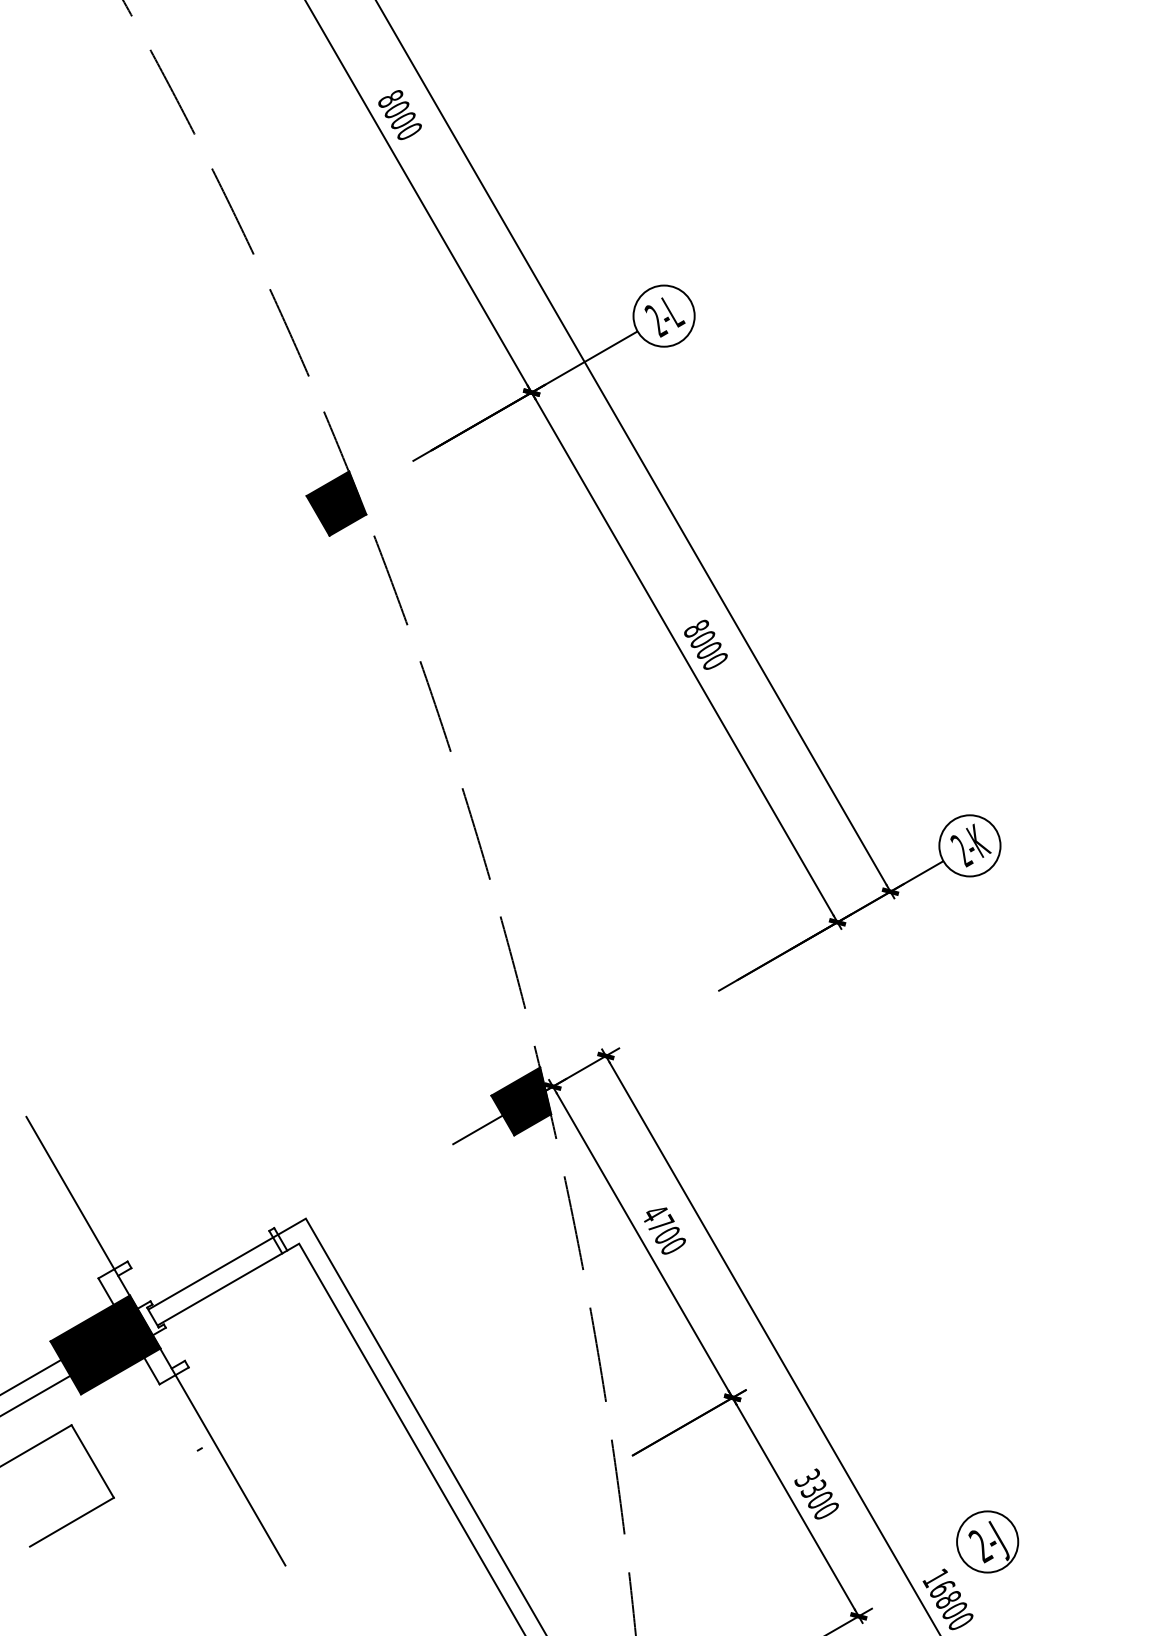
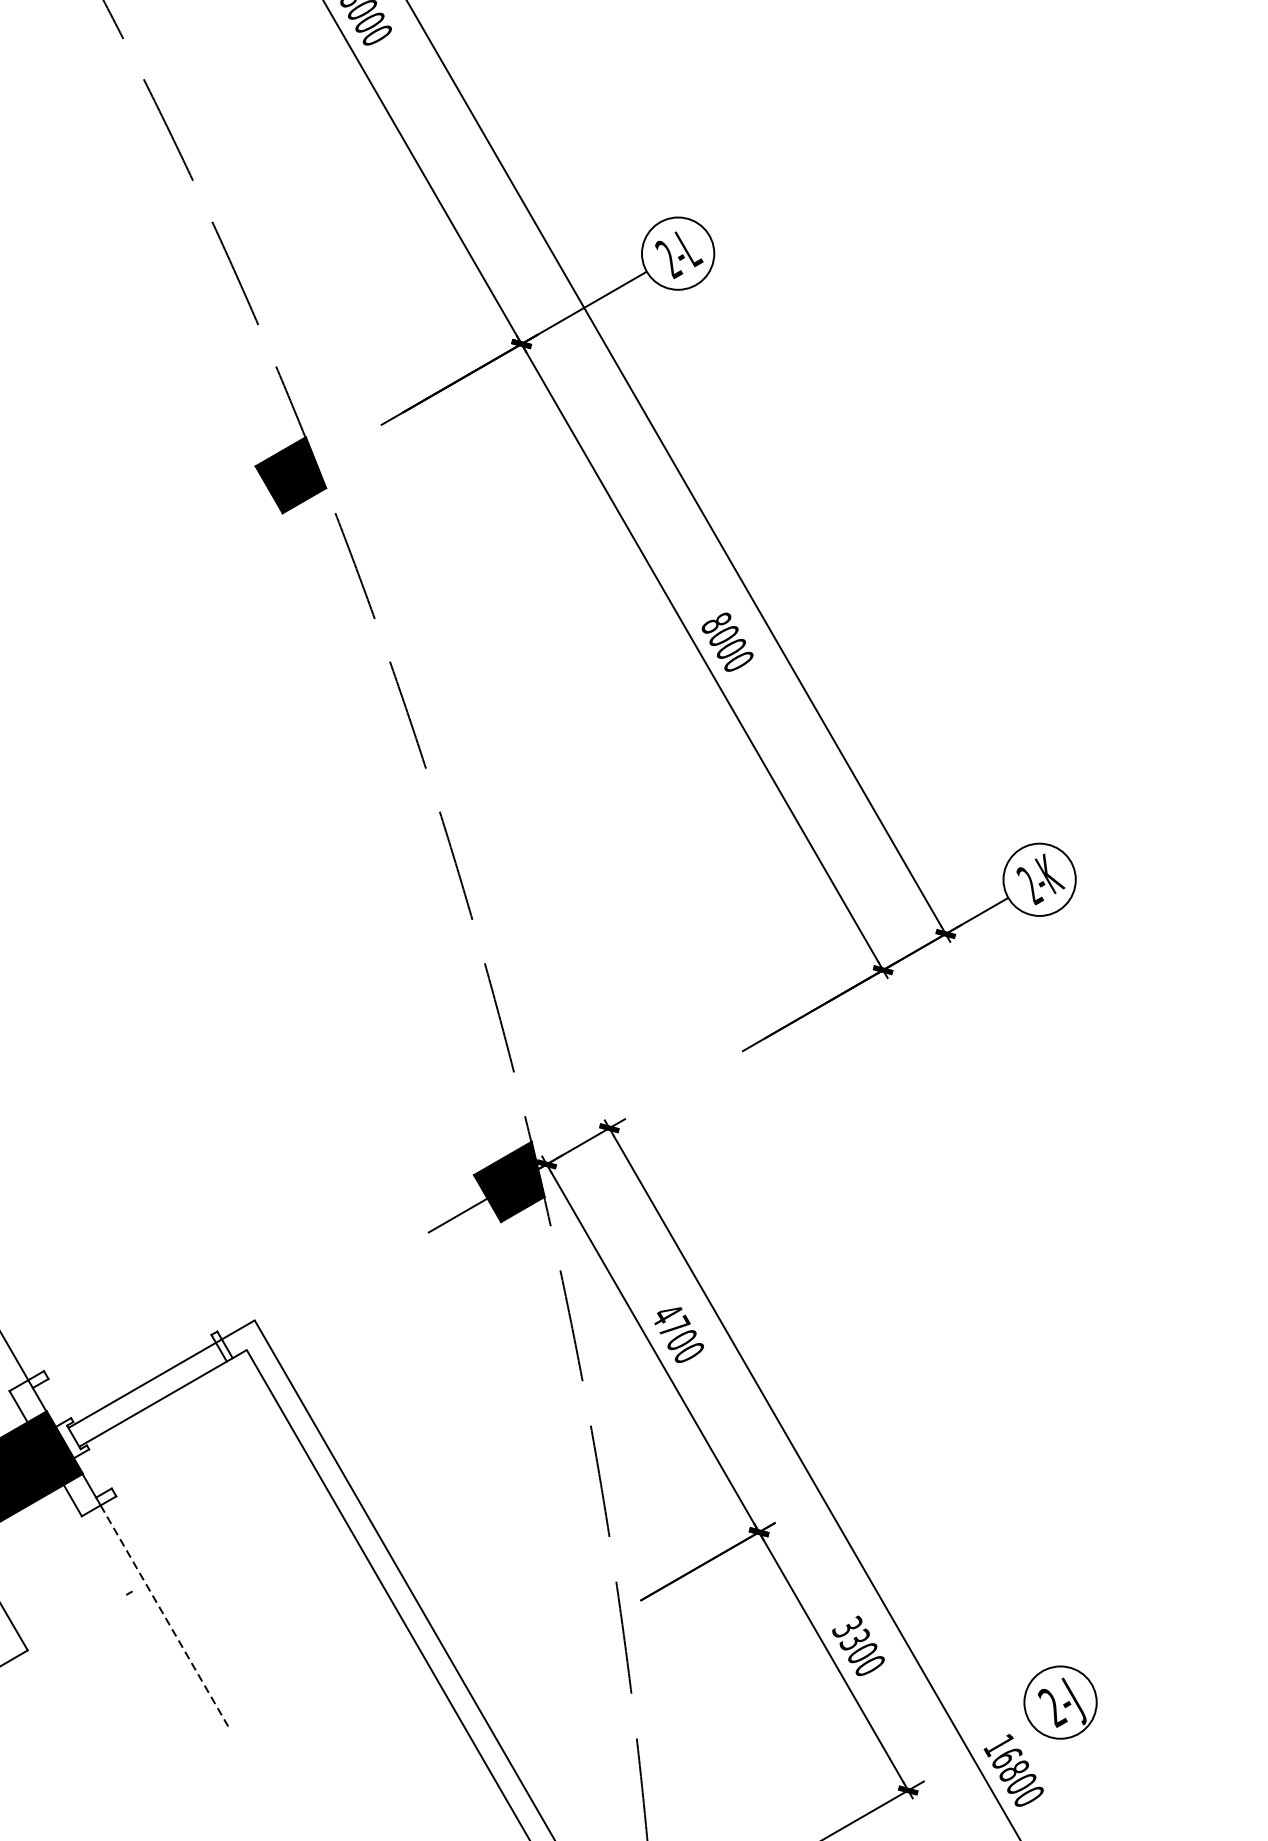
line: (230, 1470) -> (165, 1618), solid -> dashed

